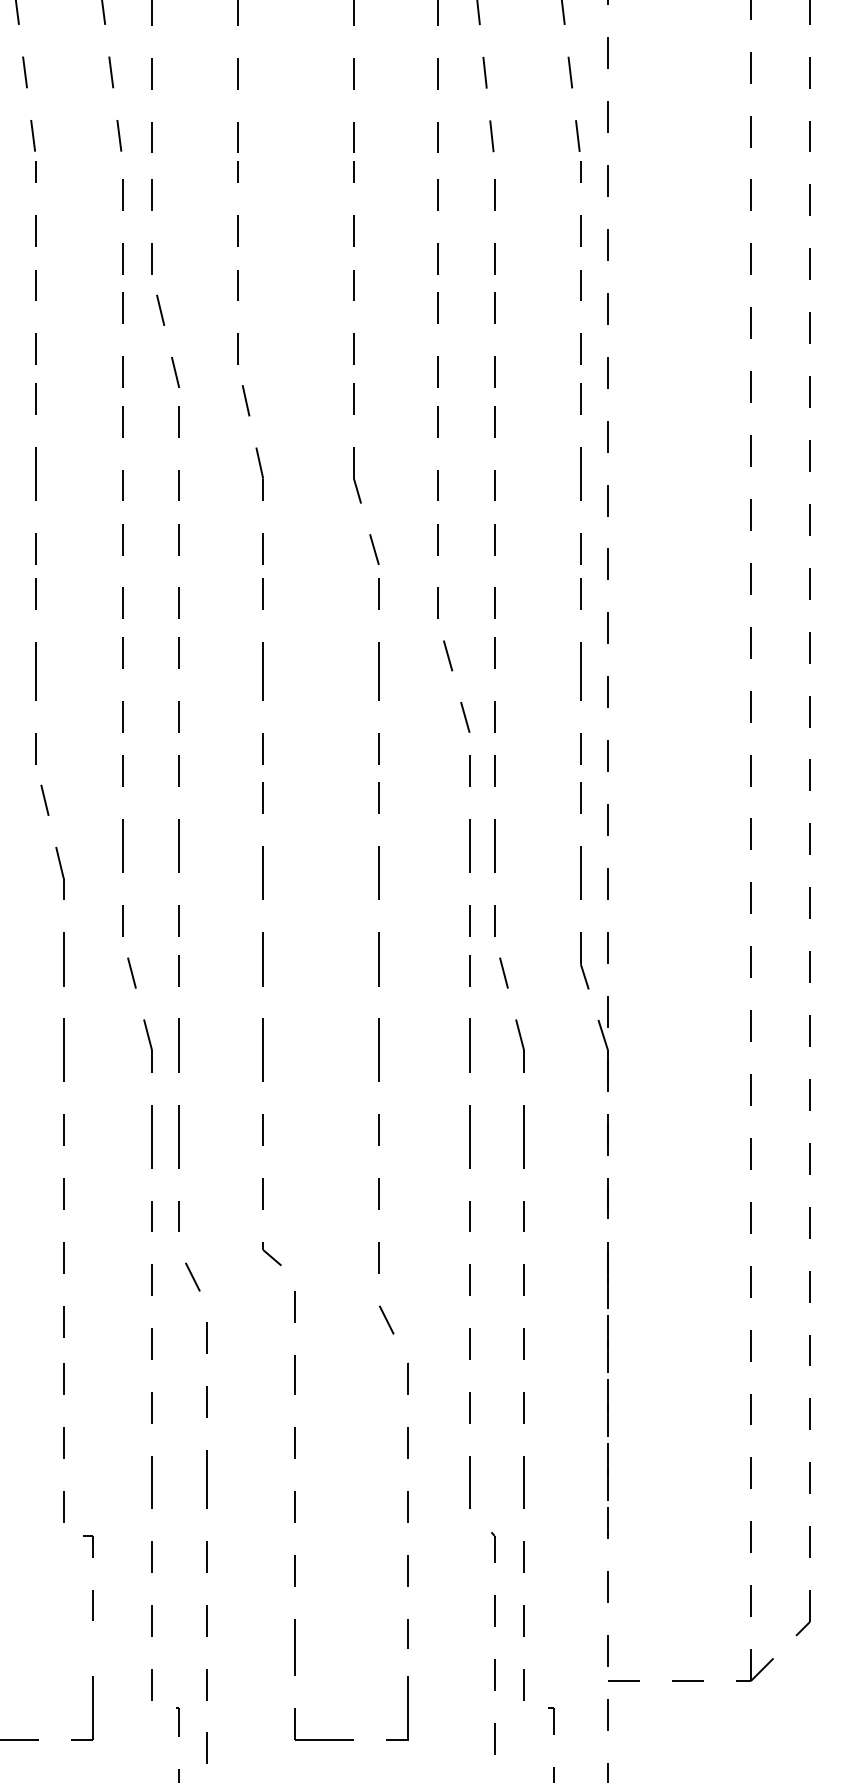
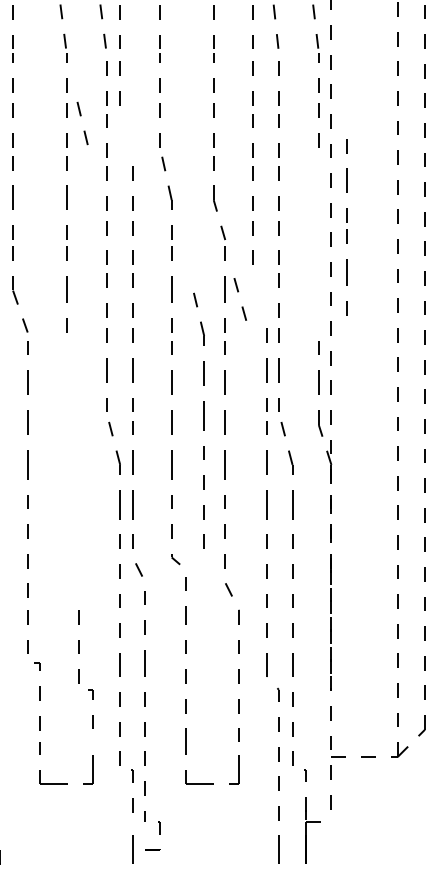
line: (165, 326) -> (81, 116), moved
line: (580, 578) -> (346, 229), moved
line: (452, 671) -> (238, 292), moved
part: (51, 1060) -> (198, 420), moved

